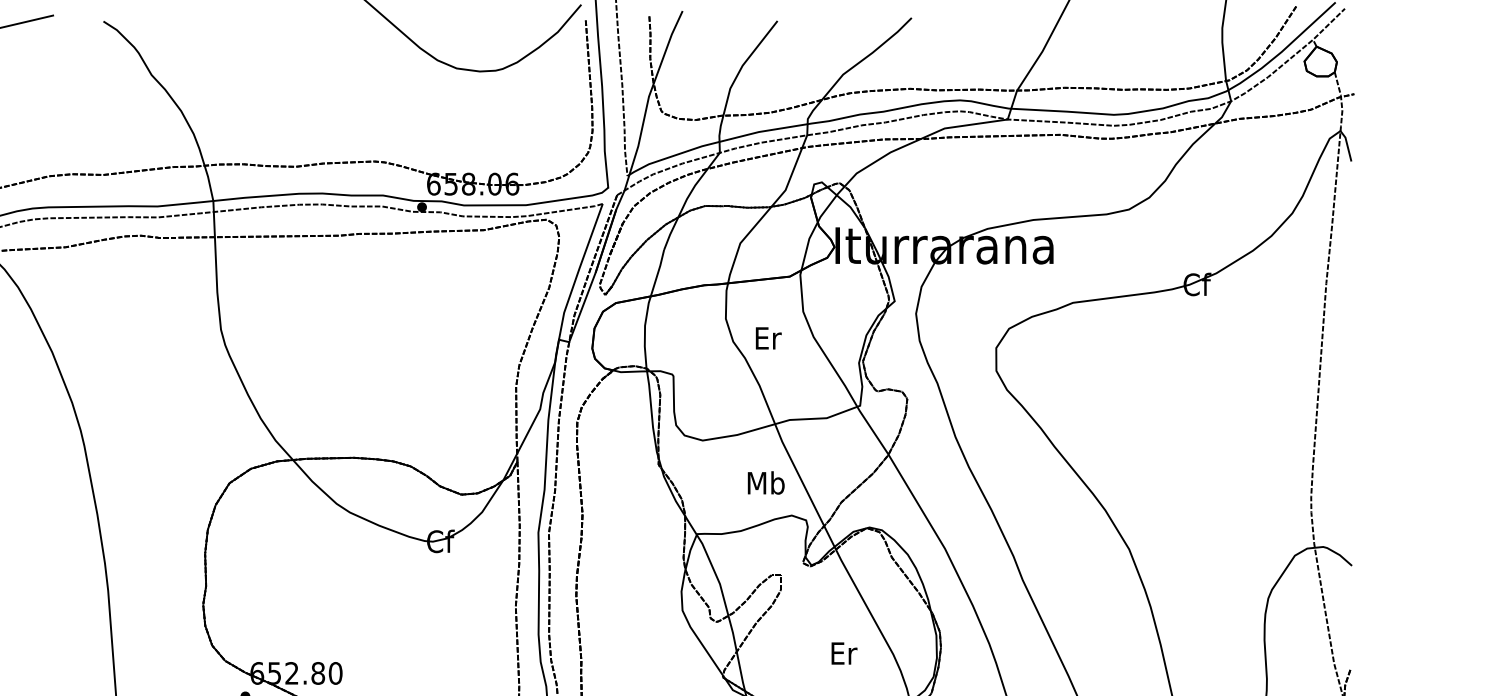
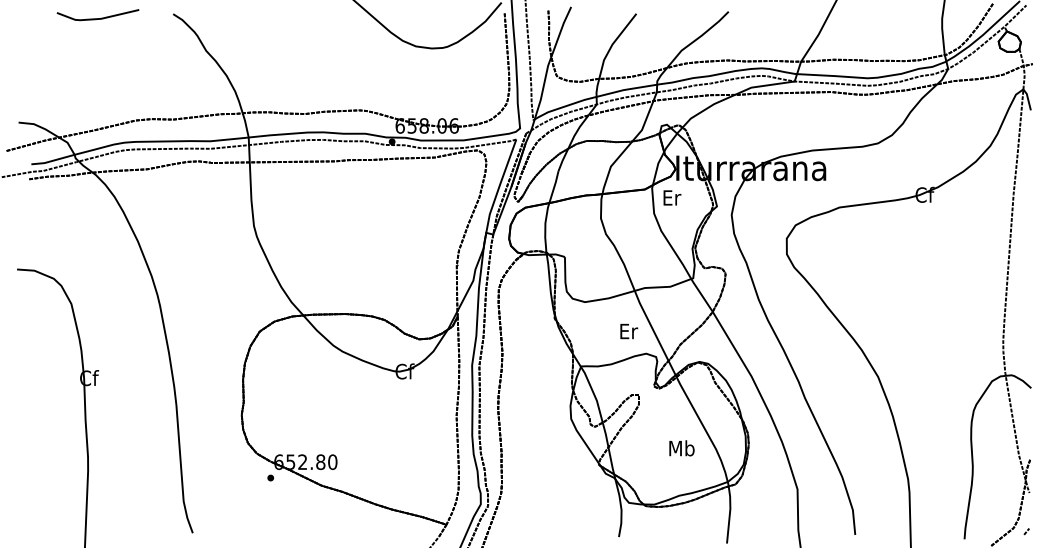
text: (768, 337) -> (672, 197), moved
text: (765, 483) -> (628, 331), Mb -> Er
text: (843, 653) -> (681, 448), Er -> Mb

